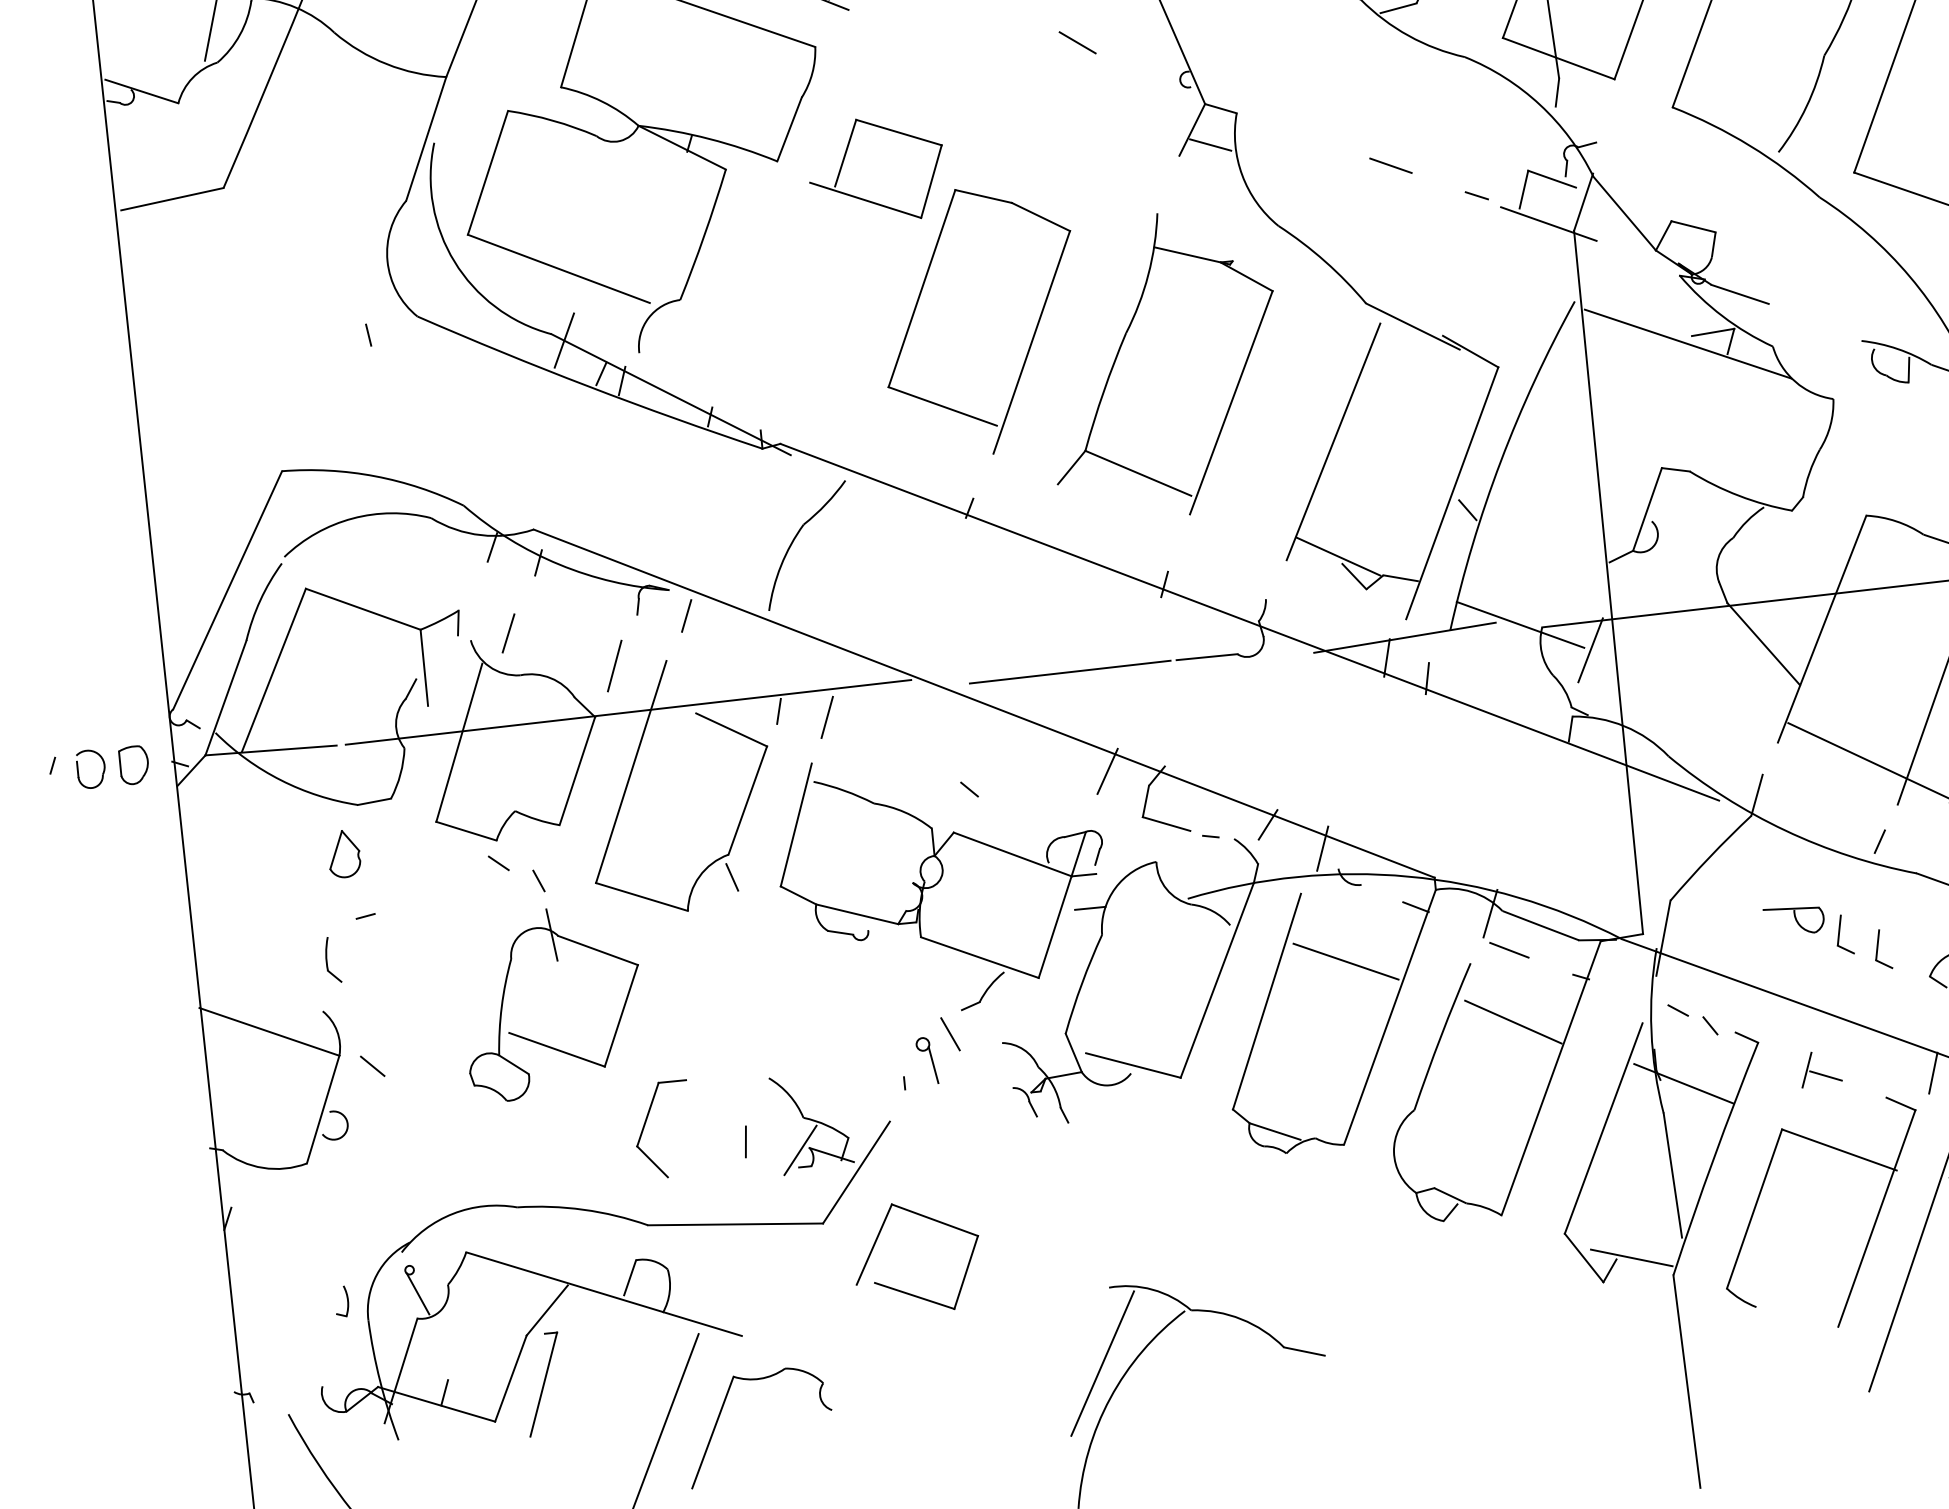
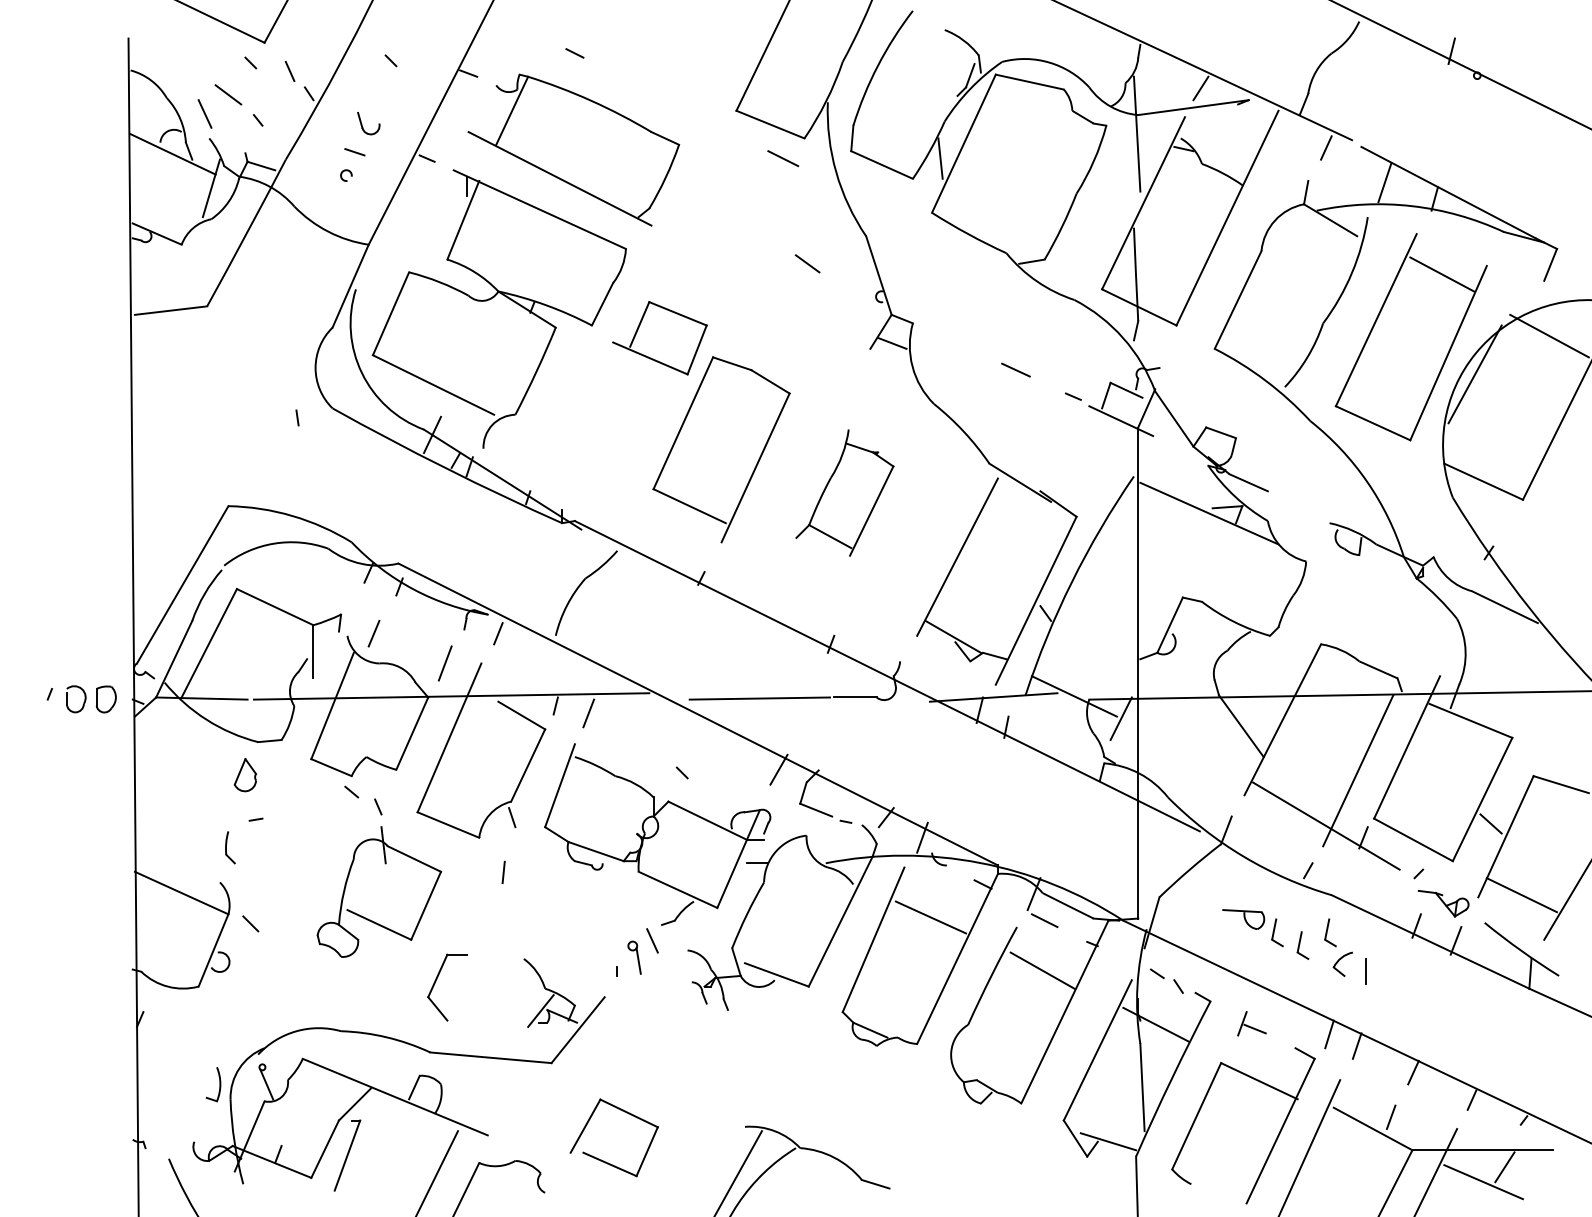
part: (1162, 365) -> (844, 492), size x0.6
part: (1920, 927) -> (1330, 932), added
line: (745, 1140) -> (503, 871), moved
part: (909, 1292) -> (606, 1161), moved
part: (341, 1301) -> (213, 1084), size x1.6

